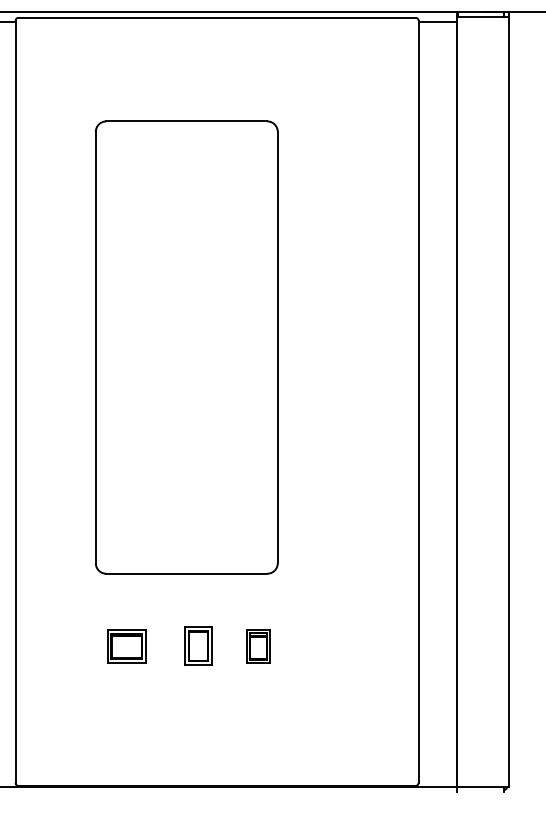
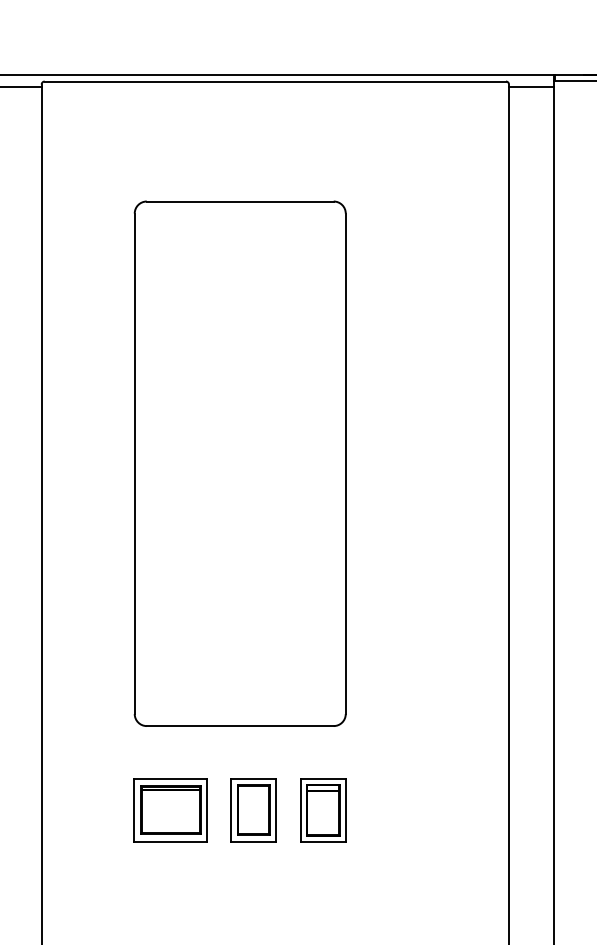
part: (126, 646) -> (170, 810), size x1.67
part: (198, 646) -> (253, 810), size x1.43
part: (258, 646) -> (323, 810), size x1.67

